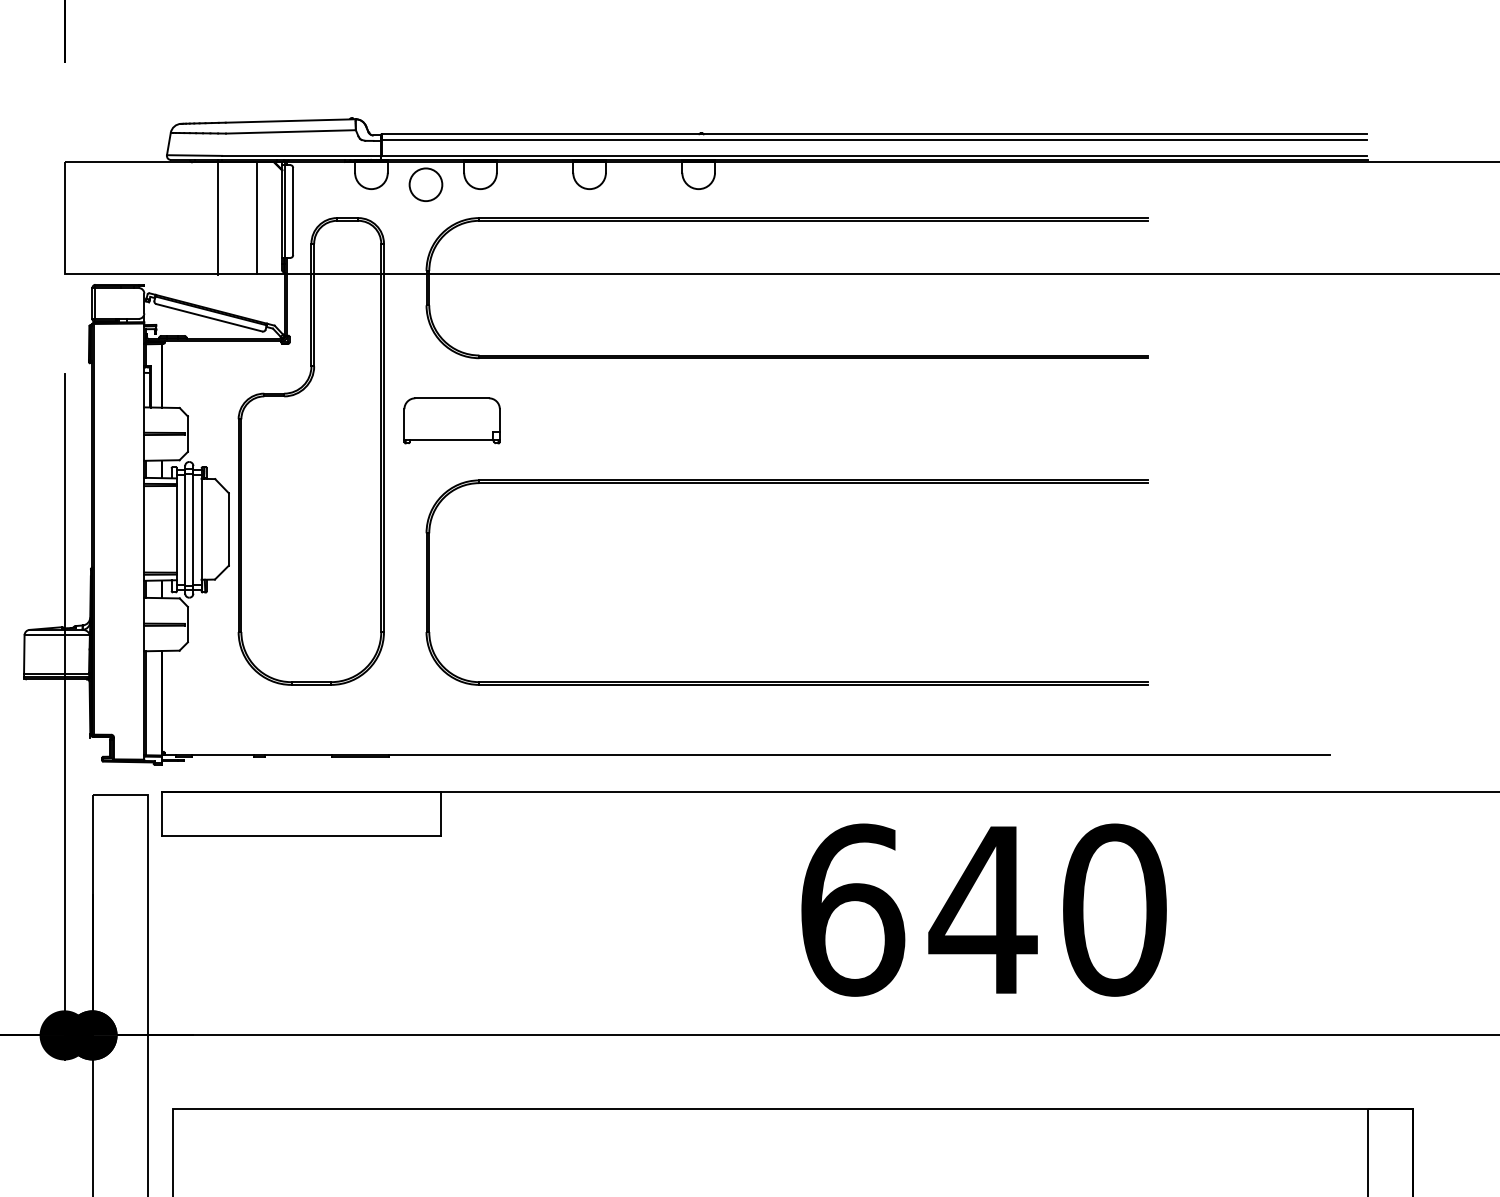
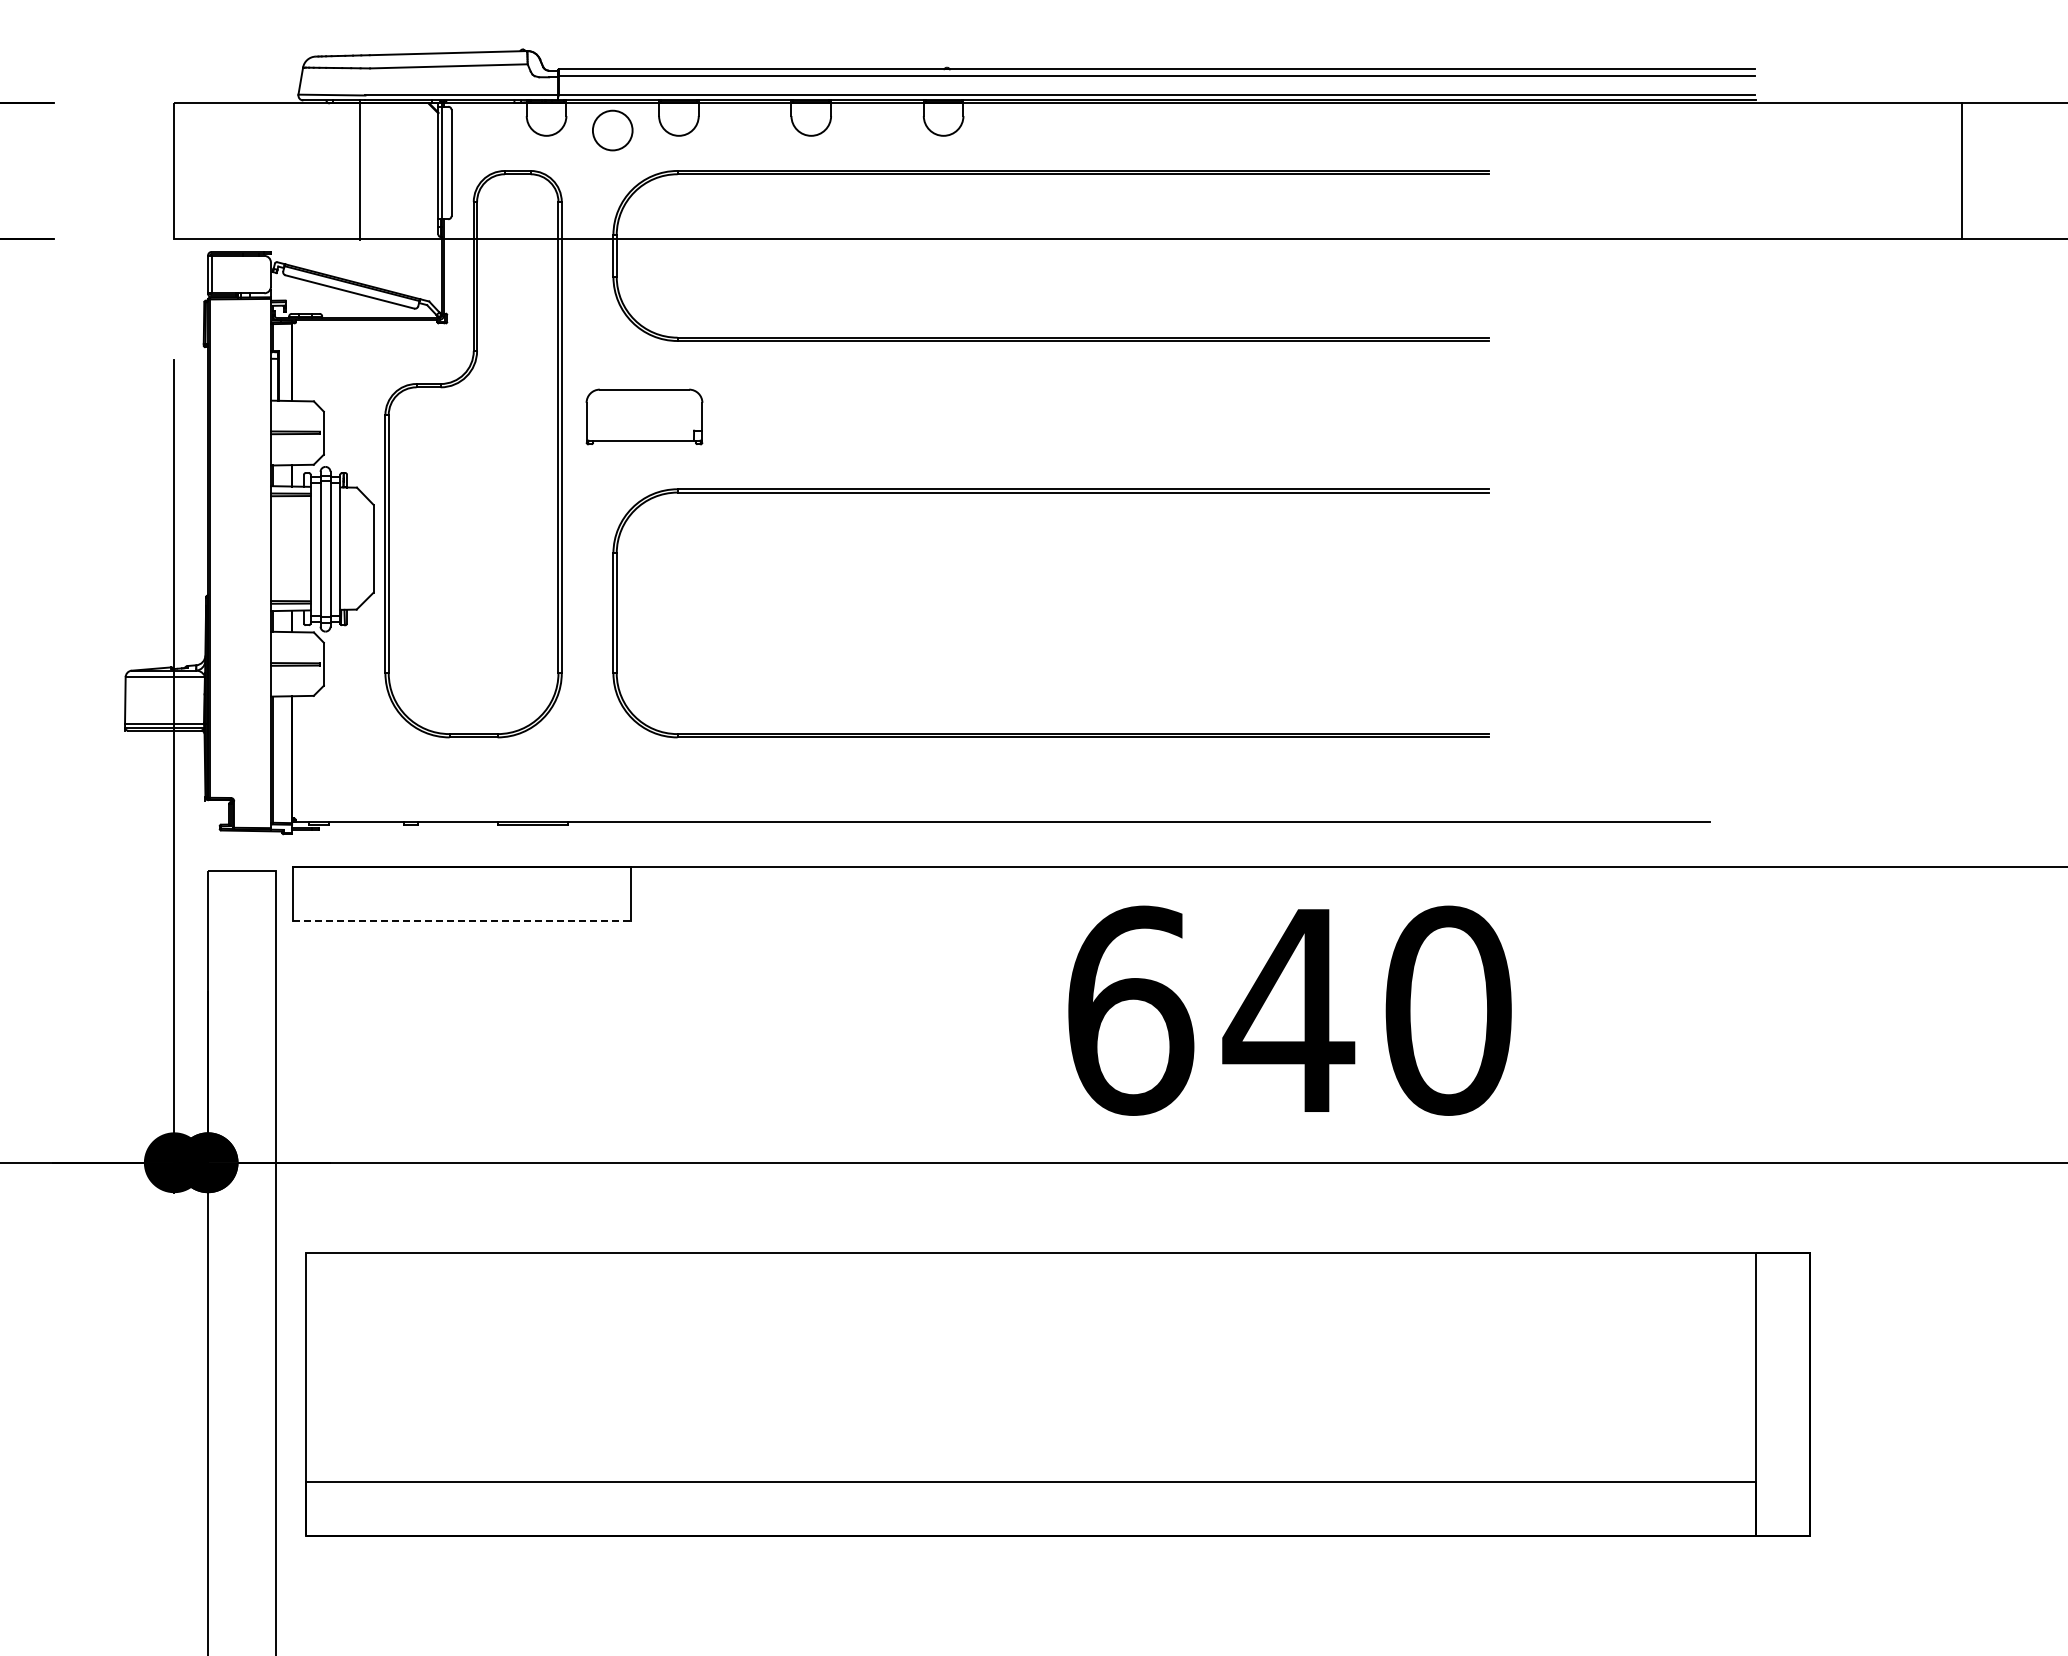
line: (256, 217) -> (407, 170), removed
line: (301, 836) -> (461, 921), solid -> dashed

